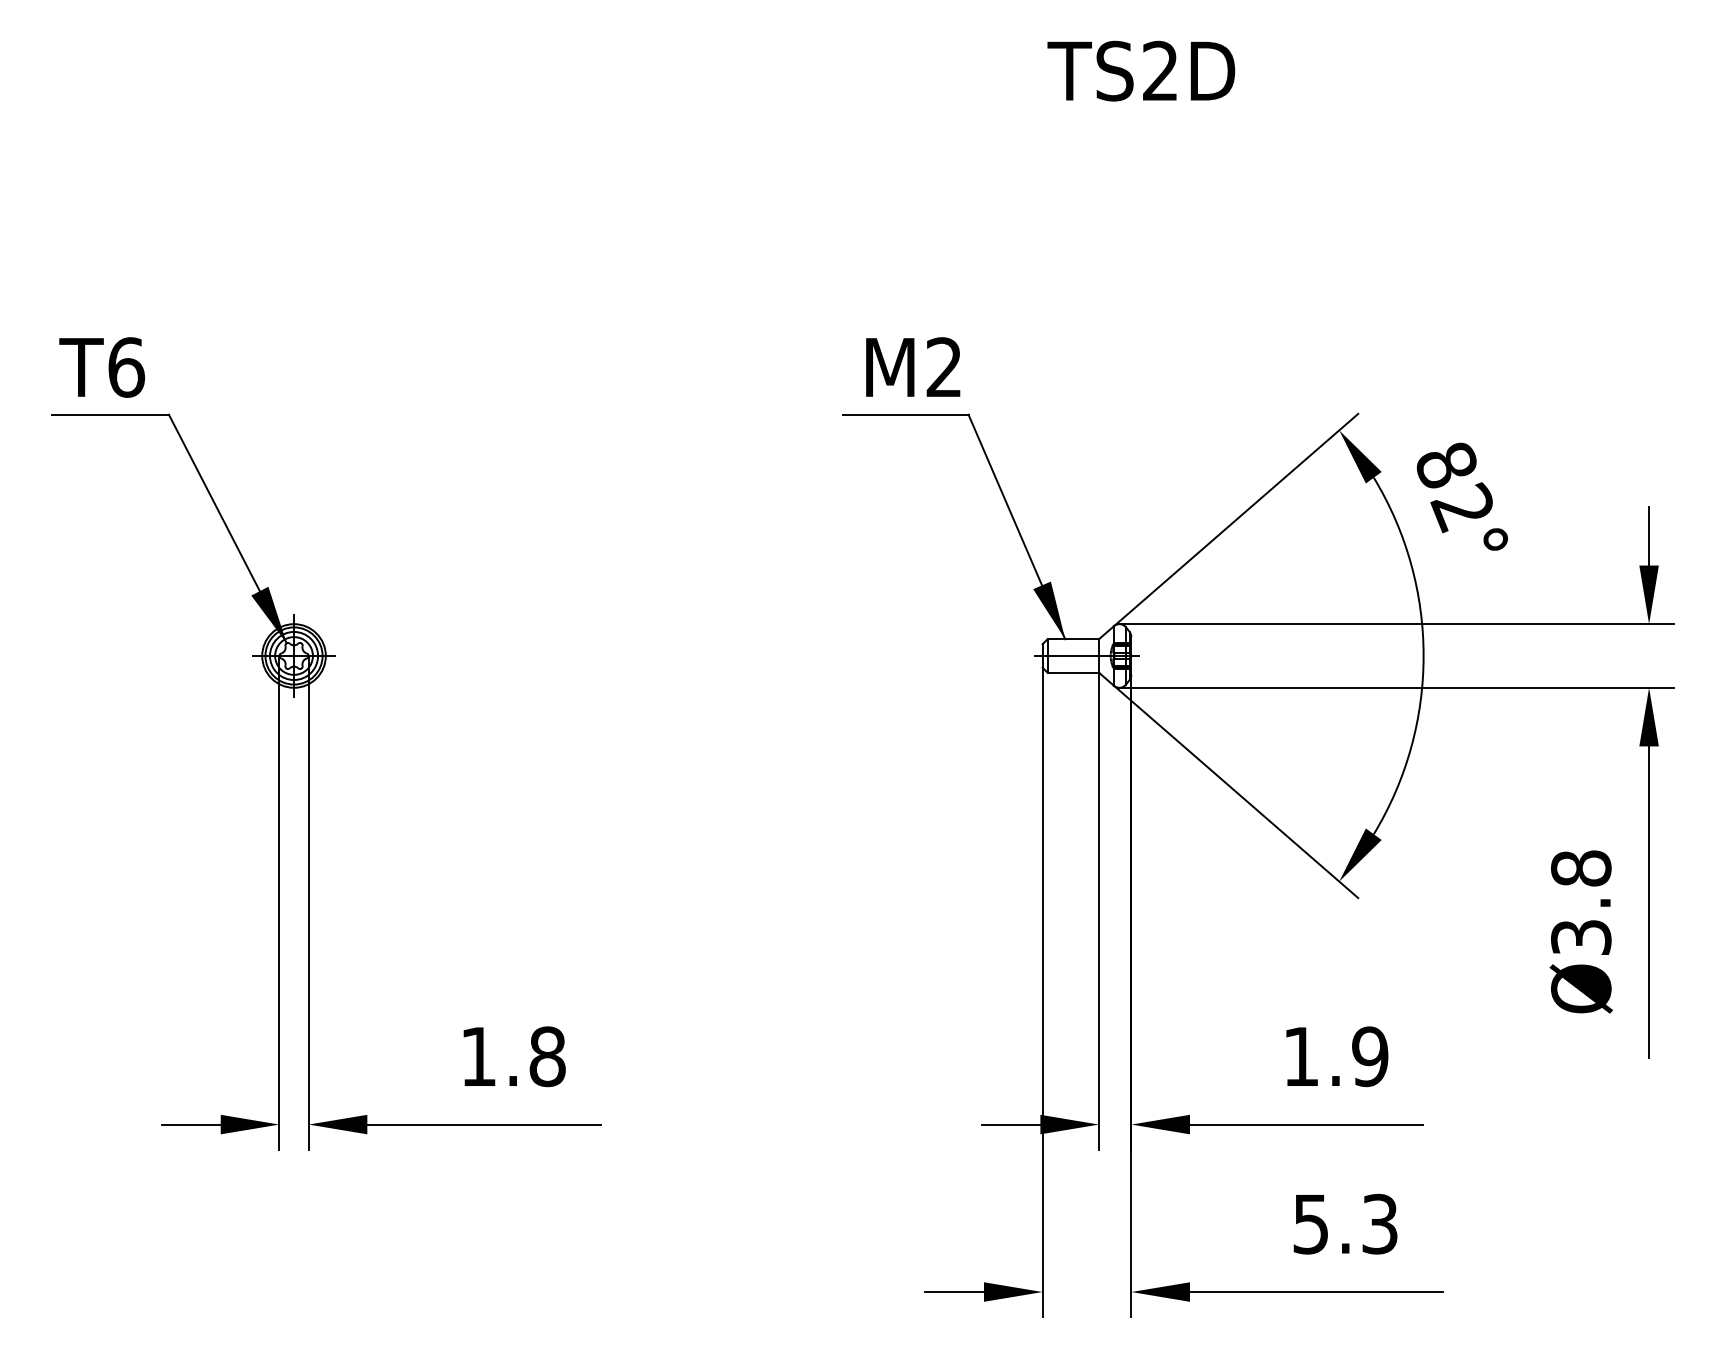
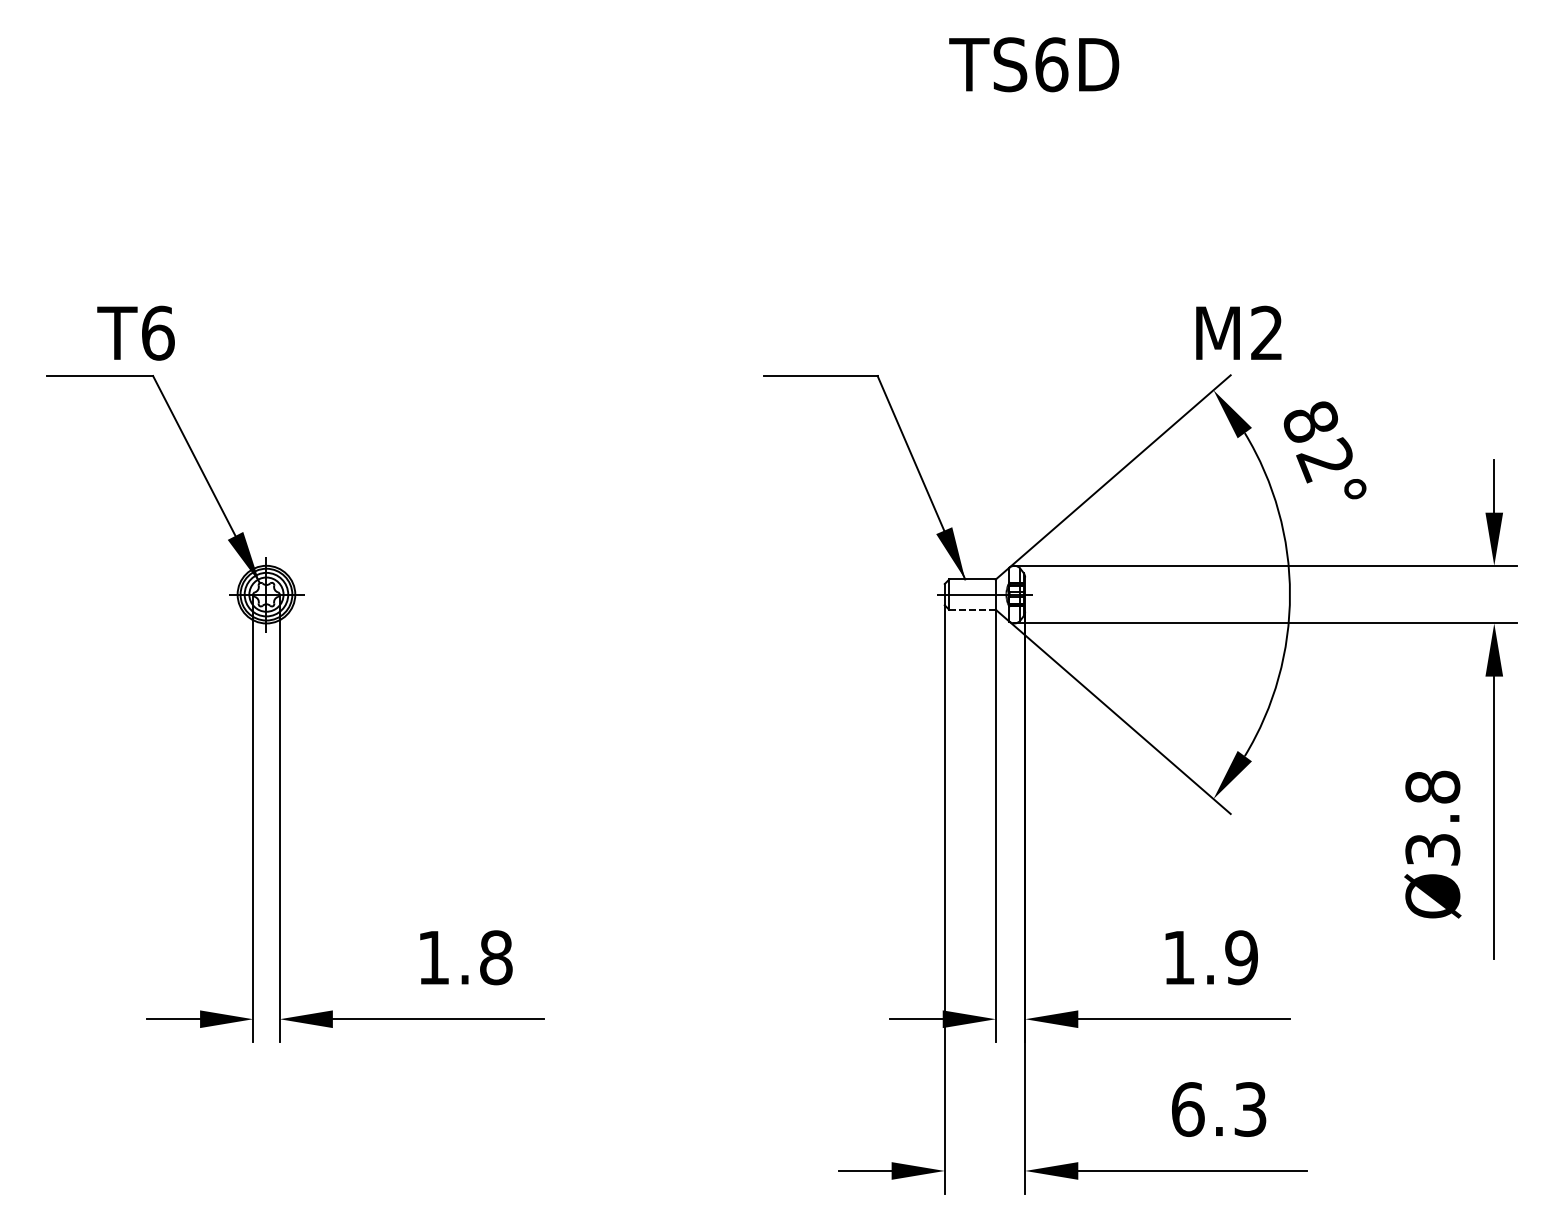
text: (1160, 70) -> (1051, 64), TS2D -> TS6D
text: (913, 366) -> (1239, 332), moved
text: (101, 367) -> (135, 333), moved
line: (1073, 672) -> (972, 609), solid -> dashed
text: (1311, 1223) -> (1188, 1108), 5.3 -> 6.3

